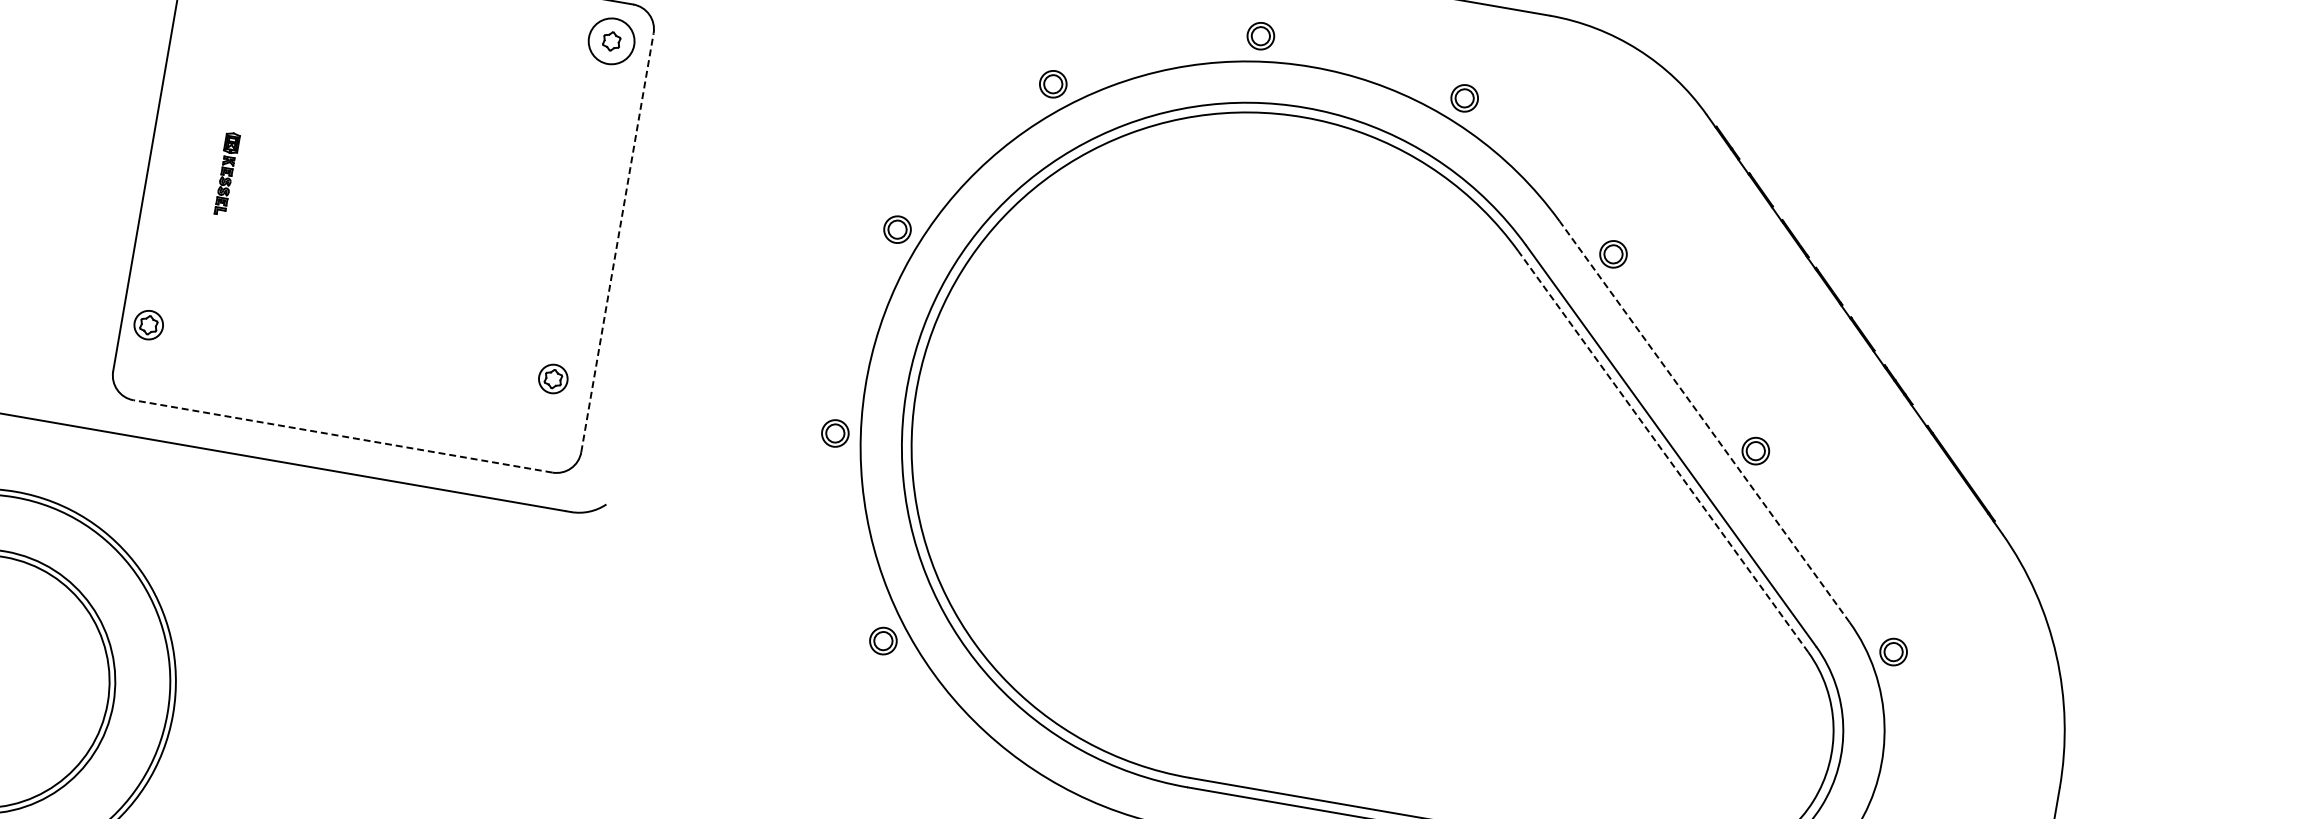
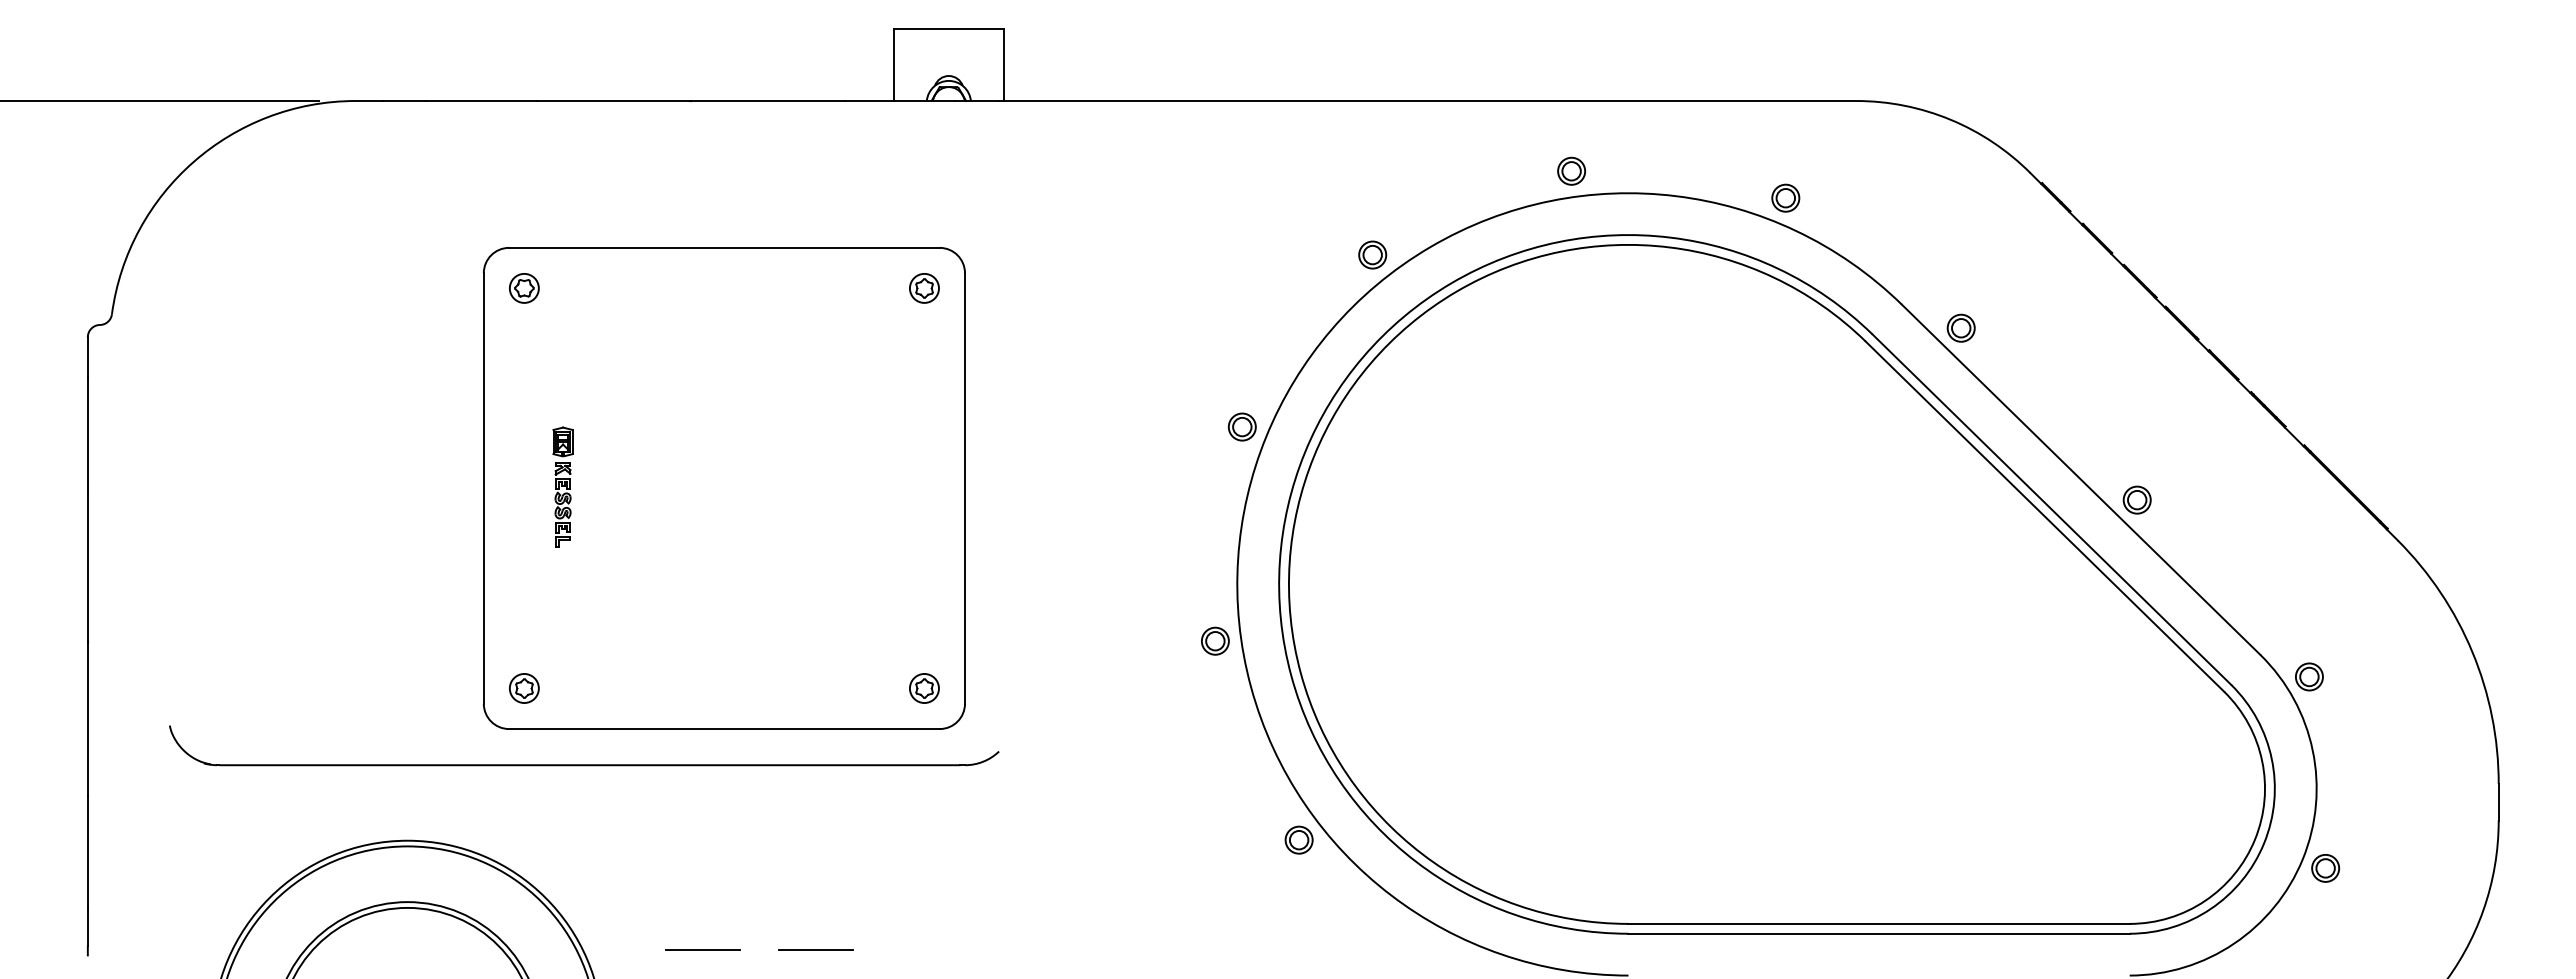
circle: (610, 40) -> (923, 287), size x0.62
part: (226, 173) -> (562, 486), size x1.43
line: (618, 241) -> (965, 487), dashed -> solid
part: (148, 325) -> (524, 688), moved
part: (553, 379) -> (924, 688), moved
line: (1705, 421) -> (2081, 479), dashed -> solid
line: (342, 436) -> (723, 729), dashed -> solid
line: (1662, 451) -> (2044, 516), dashed -> solid
line: (284, 647) -> (702, 949), added
line: (394, 666) -> (815, 949), added

